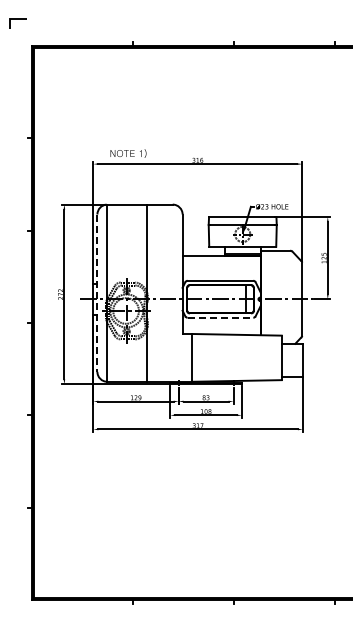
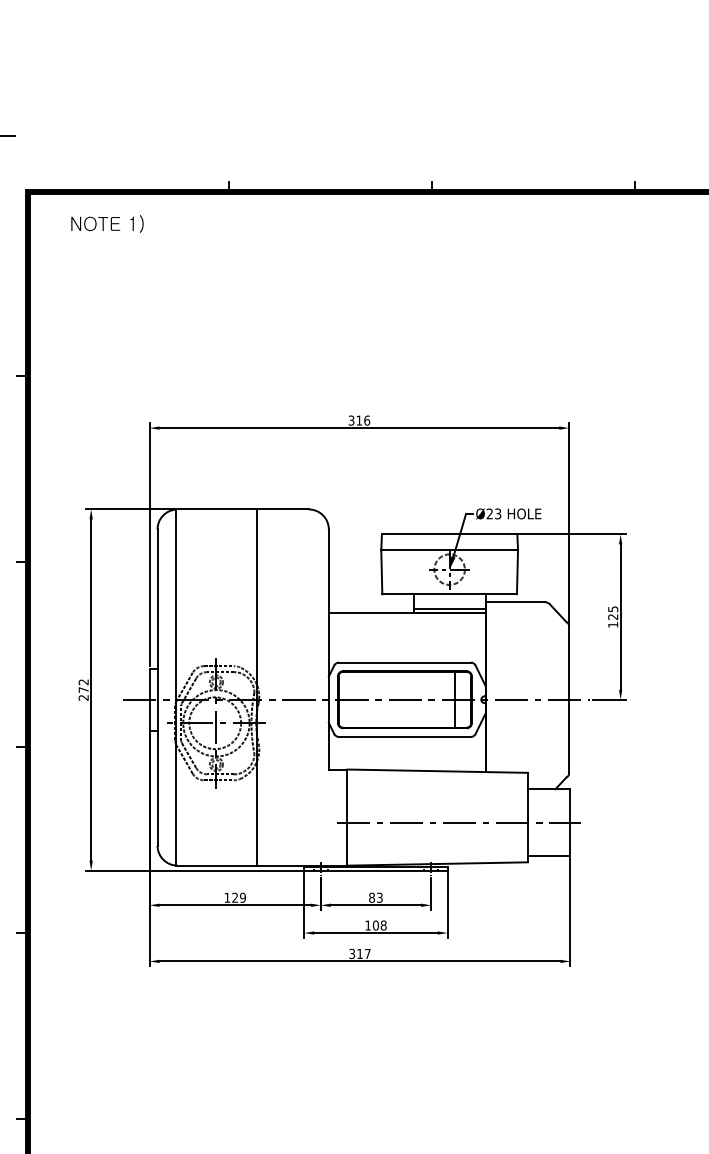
text: (128, 153) -> (107, 223), moved
line: (97, 293) -> (157, 688), dashed -> solid
line: (220, 317) -> (404, 736), dashed -> solid
line: (247, 360) -> (459, 822), added

